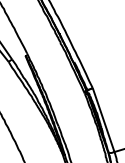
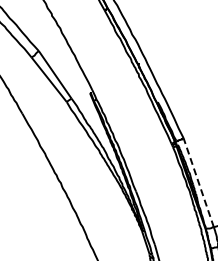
line: (103, 119) -> (198, 182), solid -> dashed

